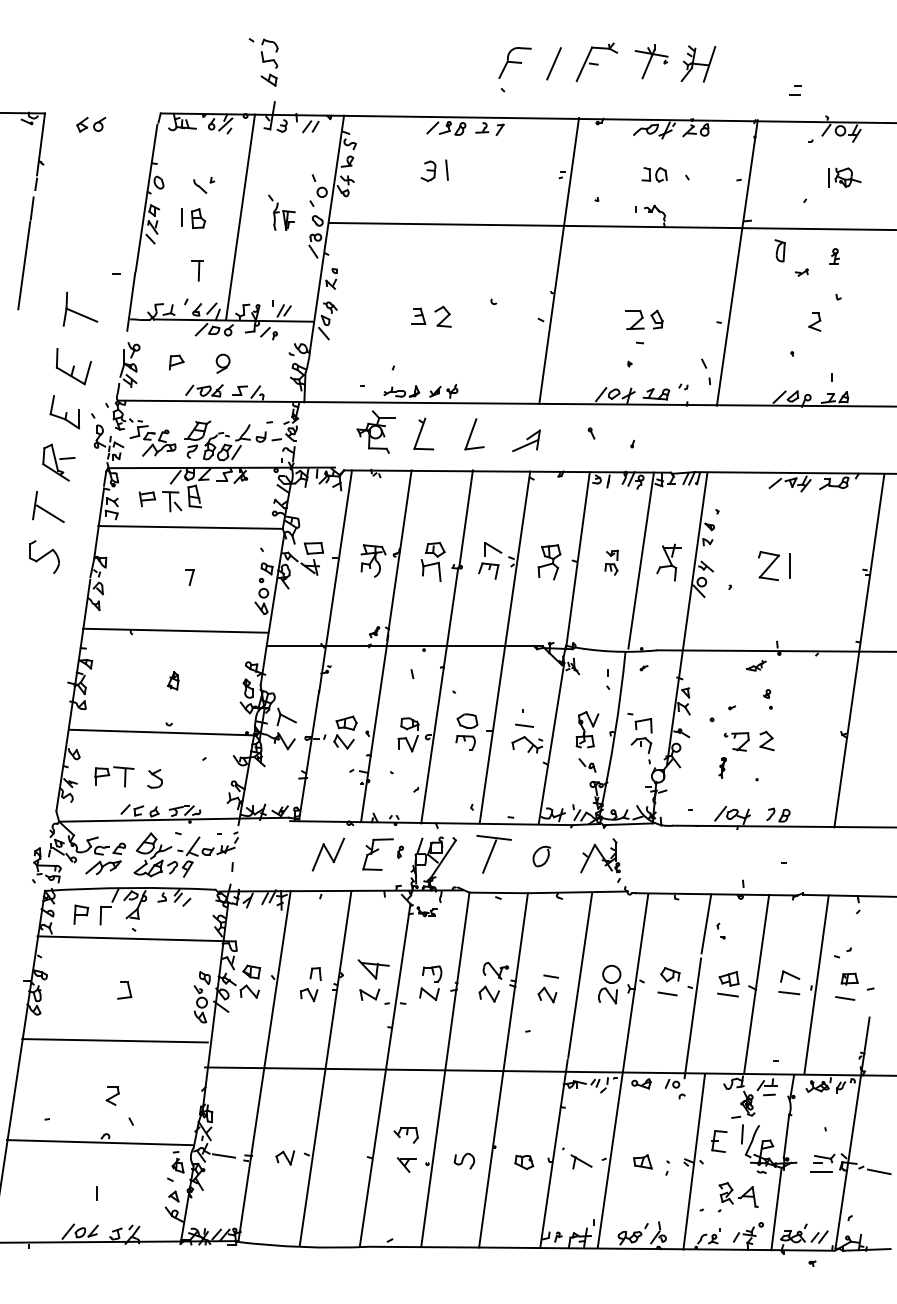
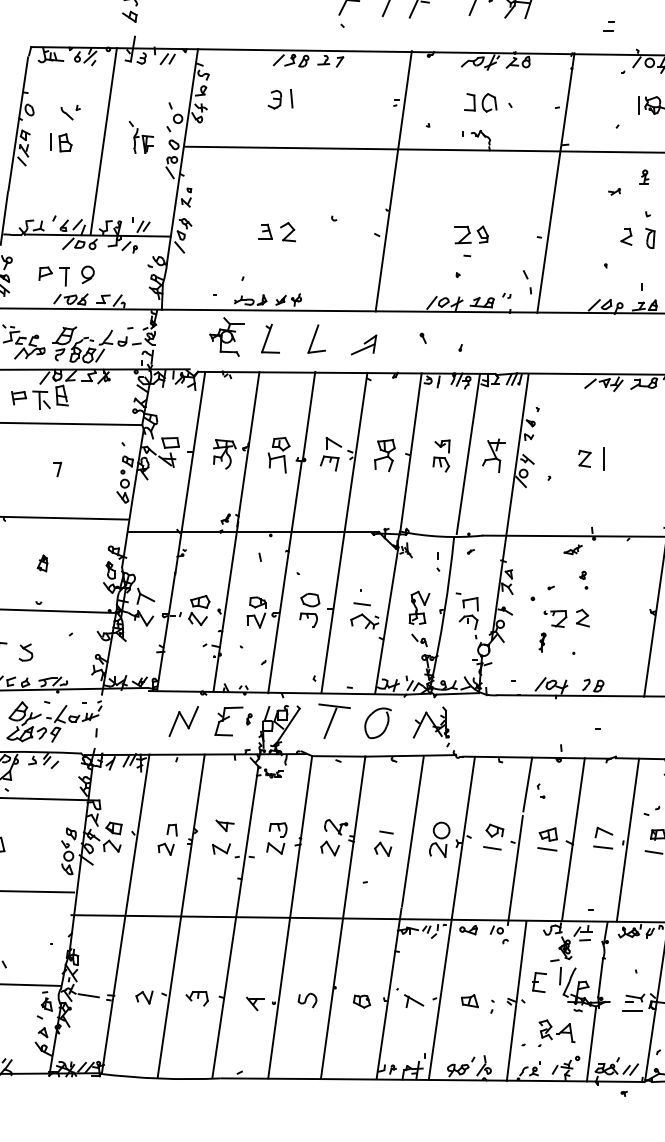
part: (654, 174) -> (480, 102), size x1.43
part: (779, 250) -> (649, 238), moved
part: (197, 270) -> (64, 276), moved
part: (611, 562) -> (441, 455), size x1.43
part: (769, 565) -> (585, 458), size x0.62
part: (541, 856) -> (377, 723), size x1.67
part: (373, 968) -> (224, 825), size x0.62
part: (405, 1135) -> (196, 998), moved

